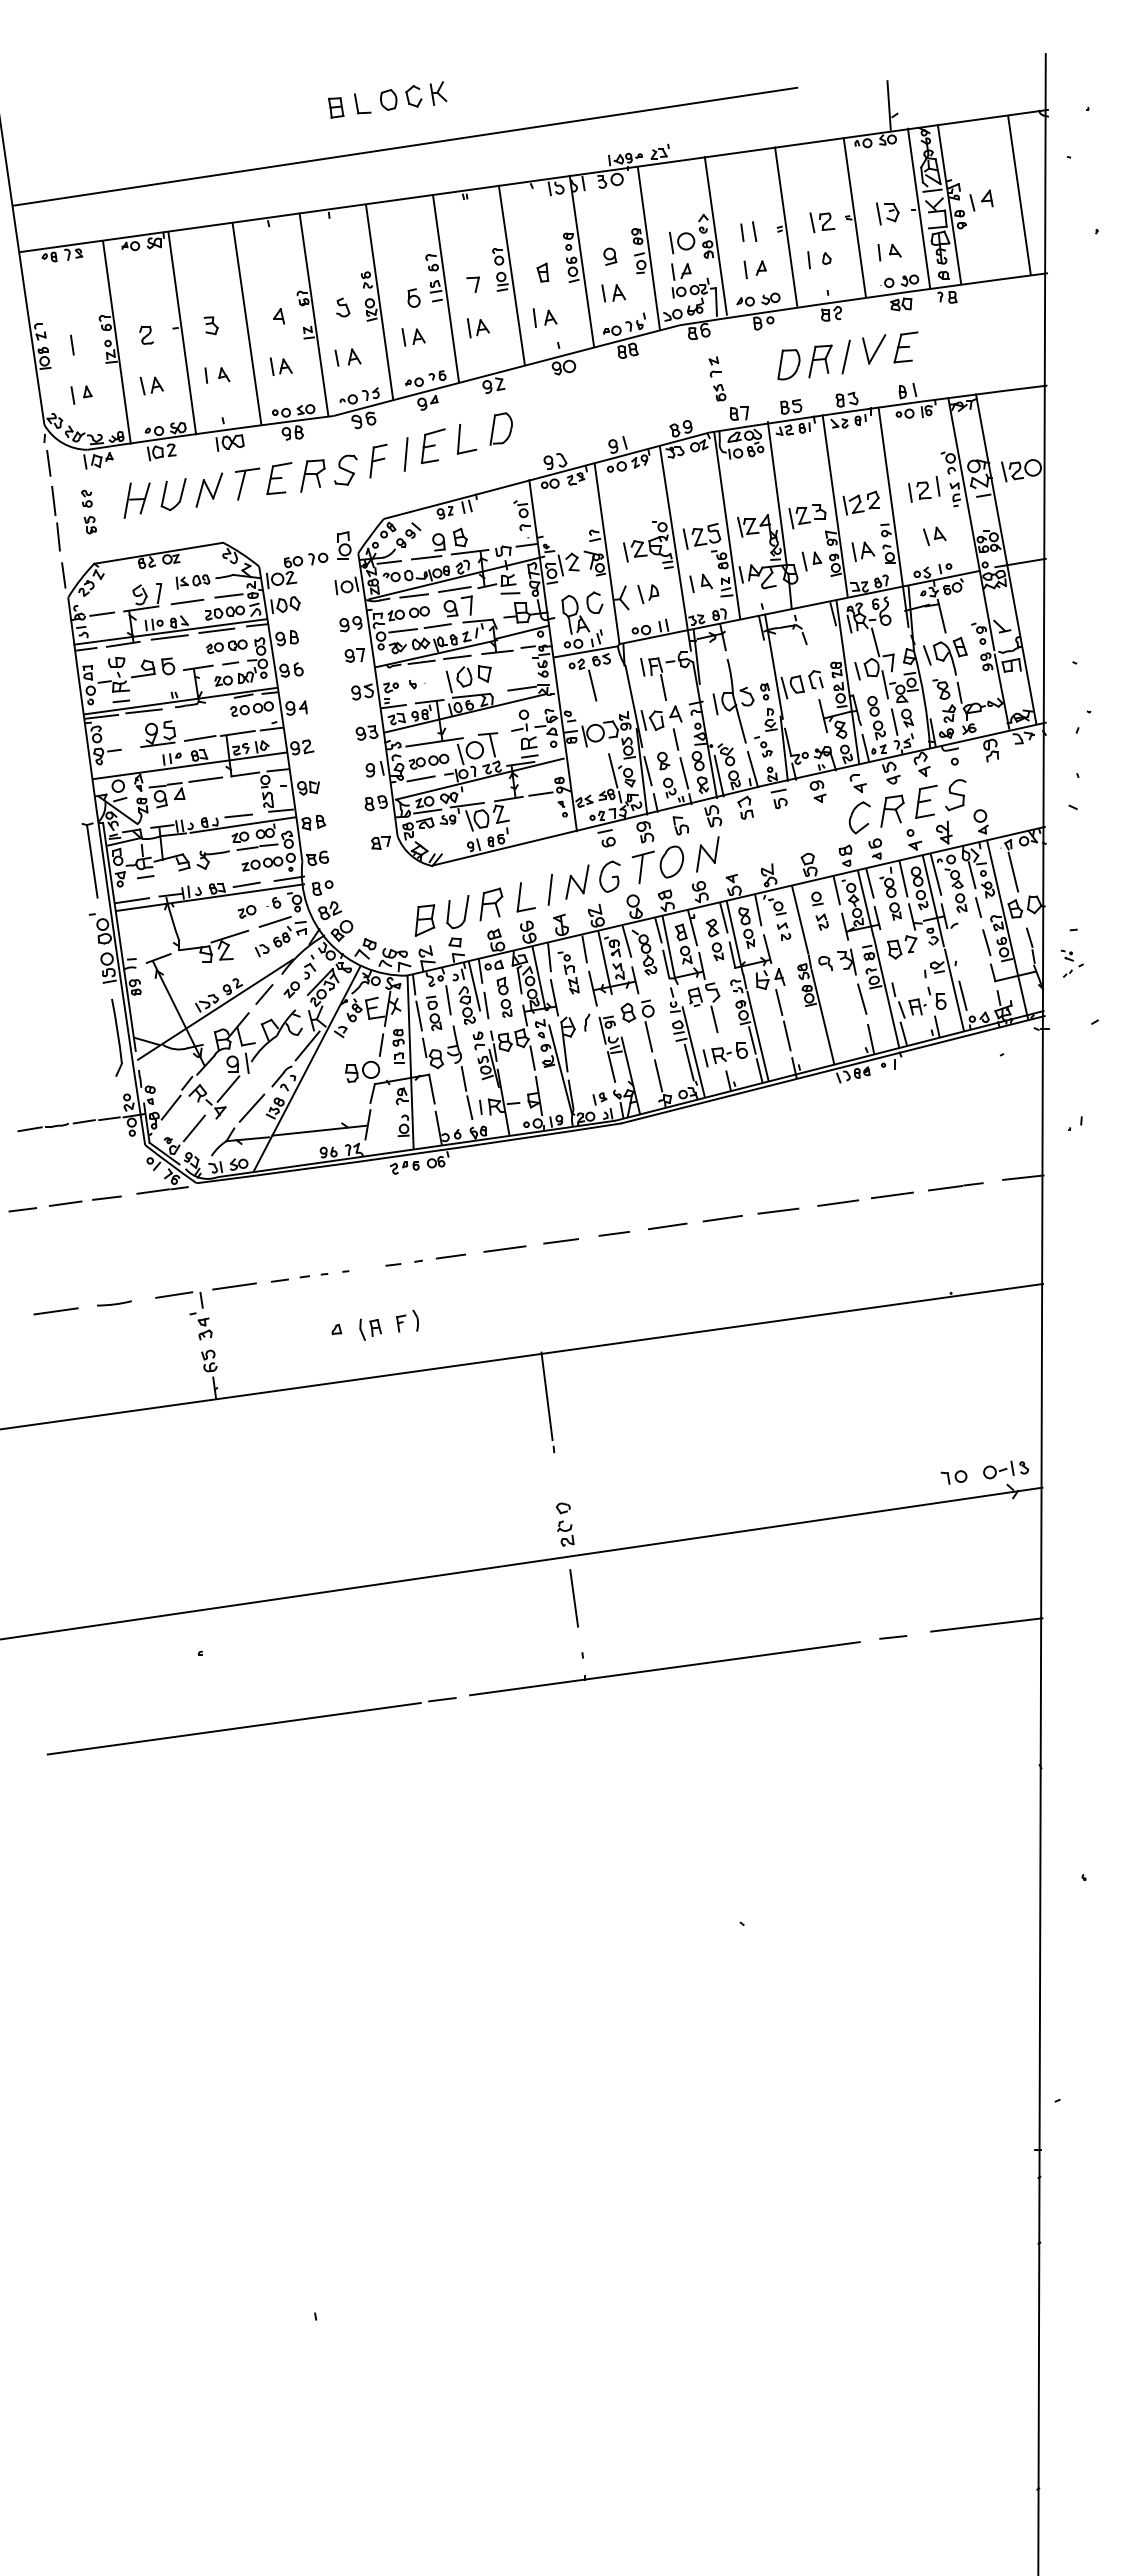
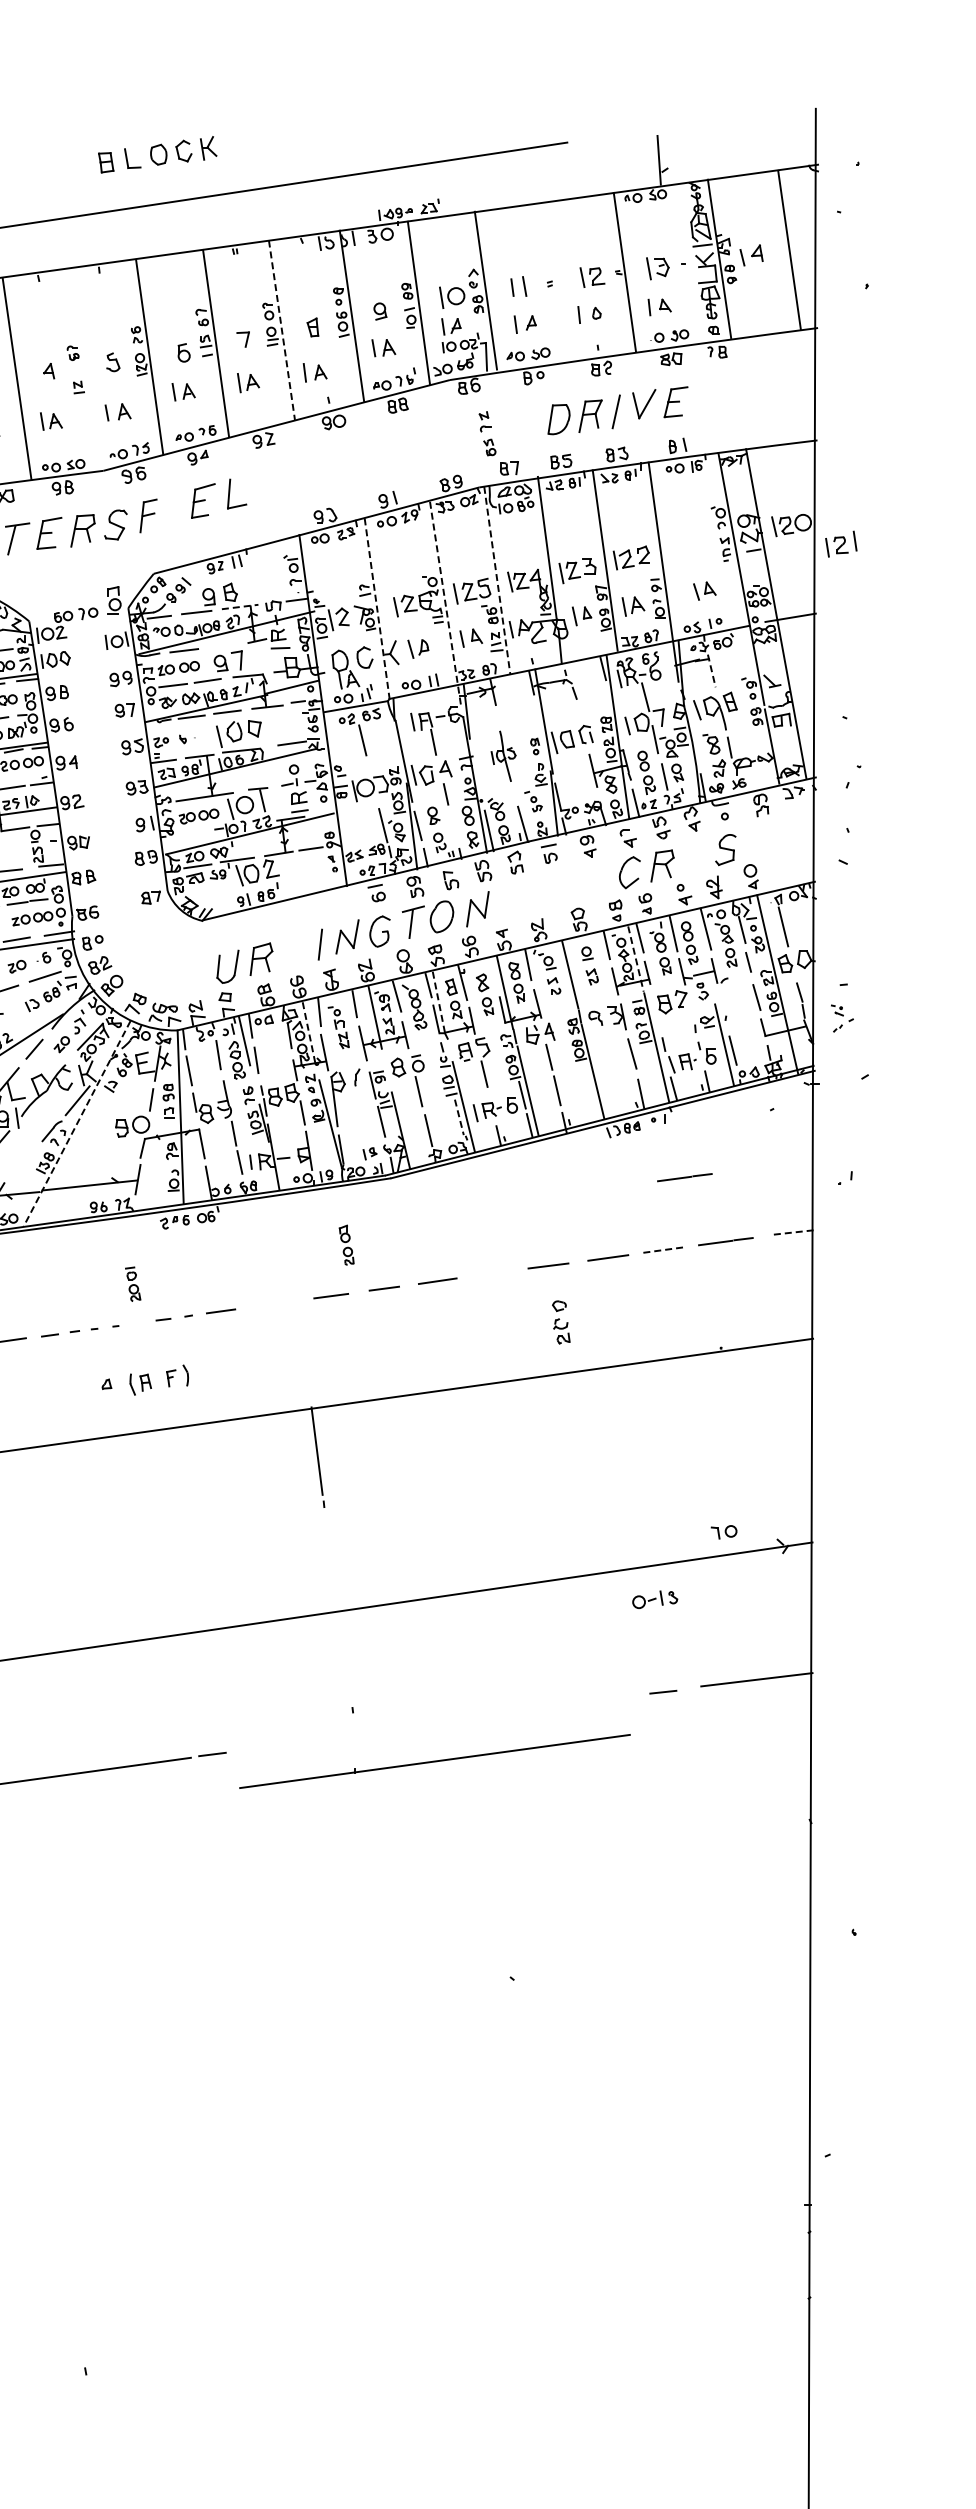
line: (918, 207) -> (688, 262), removed
line: (786, 226) -> (556, 281), removed
line: (511, 275) -> (281, 330), solid -> dashed
line: (313, 314) -> (83, 369), removed
part: (494, 427) -> (264, 482), removed
line: (405, 454) -> (175, 509), removed
part: (924, 489) -> (841, 544), moved
line: (727, 526) -> (497, 581), solid -> dashed
line: (675, 549) -> (445, 604), solid -> dashed
line: (470, 552) -> (240, 607), solid -> dashed
line: (607, 554) -> (377, 609), solid -> dashed
line: (454, 589) -> (224, 644), removed
line: (941, 616) -> (711, 671), solid -> dashed
part: (733, 701) -> (503, 756), size x0.6
line: (684, 773) -> (454, 828), removed
line: (420, 778) -> (190, 833), removed
part: (926, 801) -> (696, 856), removed
part: (525, 897) -> (295, 952), removed
line: (932, 901) -> (702, 956), removed
line: (865, 904) -> (635, 959), solid -> dashed
line: (723, 917) -> (493, 972), removed
part: (424, 920) -> (194, 975), removed
line: (668, 947) -> (438, 1002), solid -> dashed
line: (539, 978) -> (309, 1033), solid -> dashed
part: (504, 996) -> (346, 1244), moved
part: (434, 1013) -> (133, 1284), moved
line: (689, 1063) -> (459, 1118), solid -> dashed
line: (307, 1068) -> (77, 1123), solid -> dashed
line: (251, 1107) -> (21, 1162), removed
line: (914, 1122) -> (684, 1177), added
line: (1022, 1177) -> (792, 1232), solid -> dashed
line: (892, 1195) -> (662, 1250), solid -> dashed
line: (722, 1218) -> (492, 1273), removed
line: (504, 1248) -> (274, 1303), removed
part: (1006, 1469) -> (655, 1599), moved
part: (565, 1524) -> (561, 1322), moved
line: (573, 1598) -> (343, 1653), removed
part: (664, 1668) -> (434, 1761), moved

